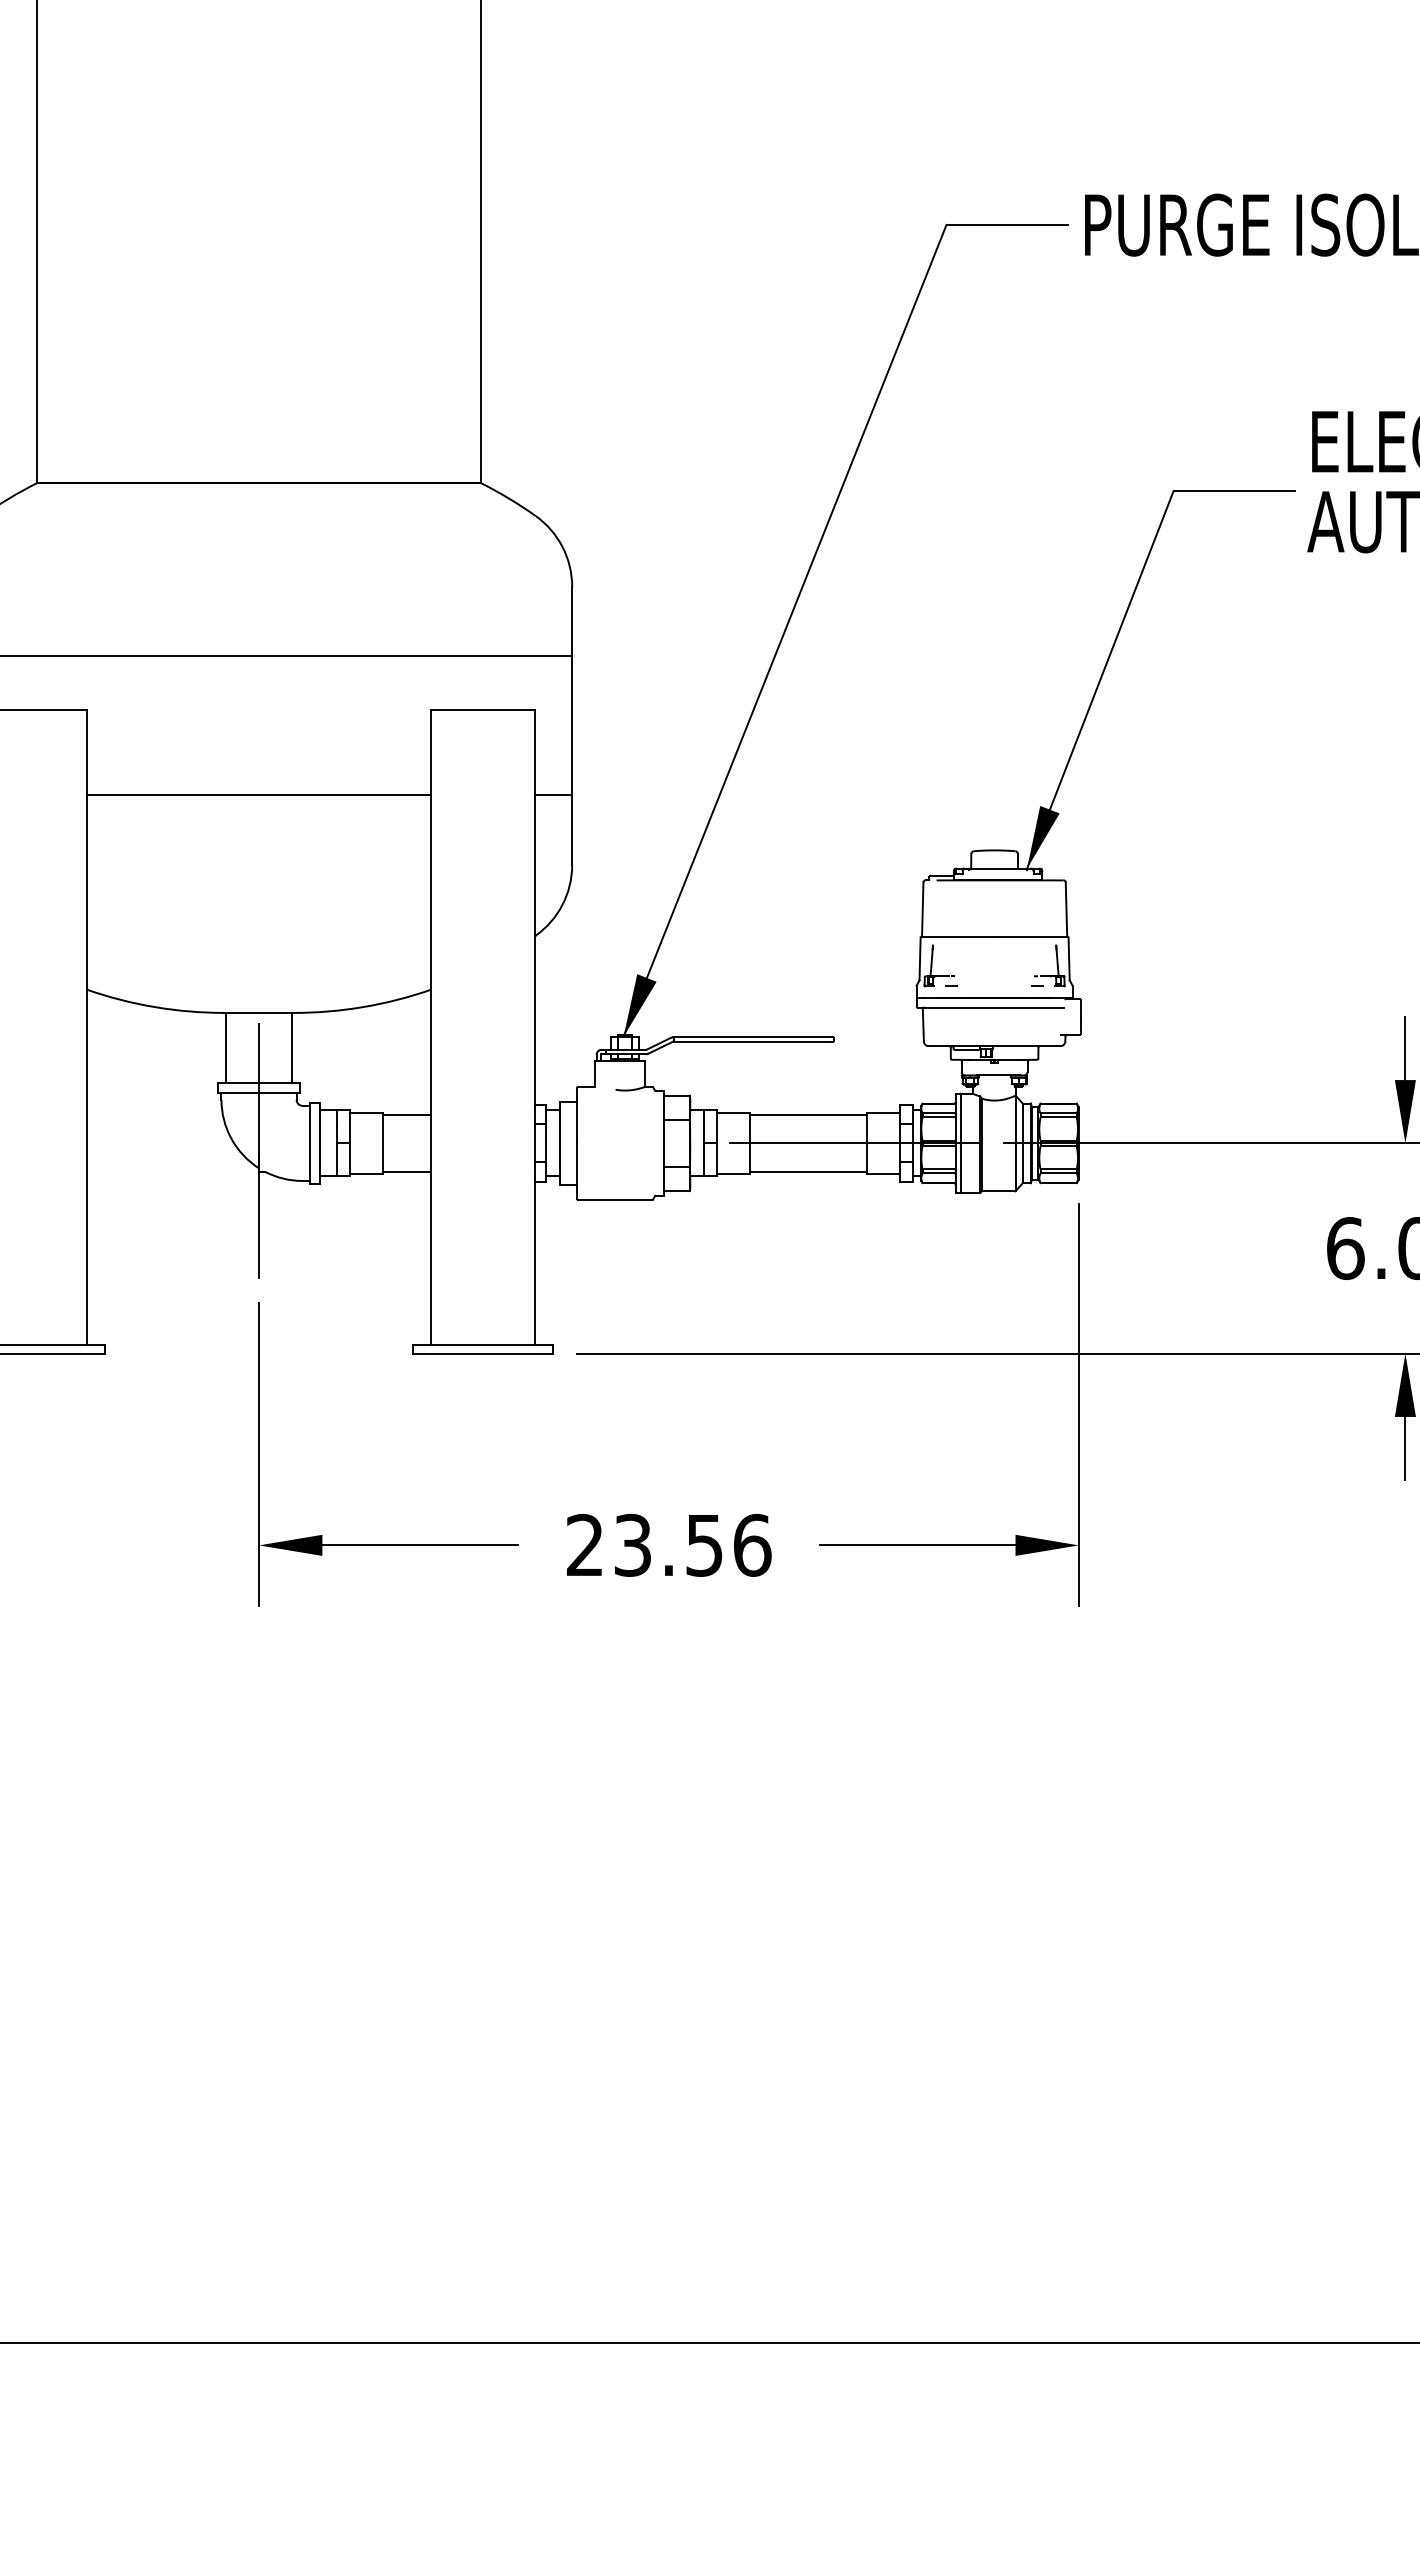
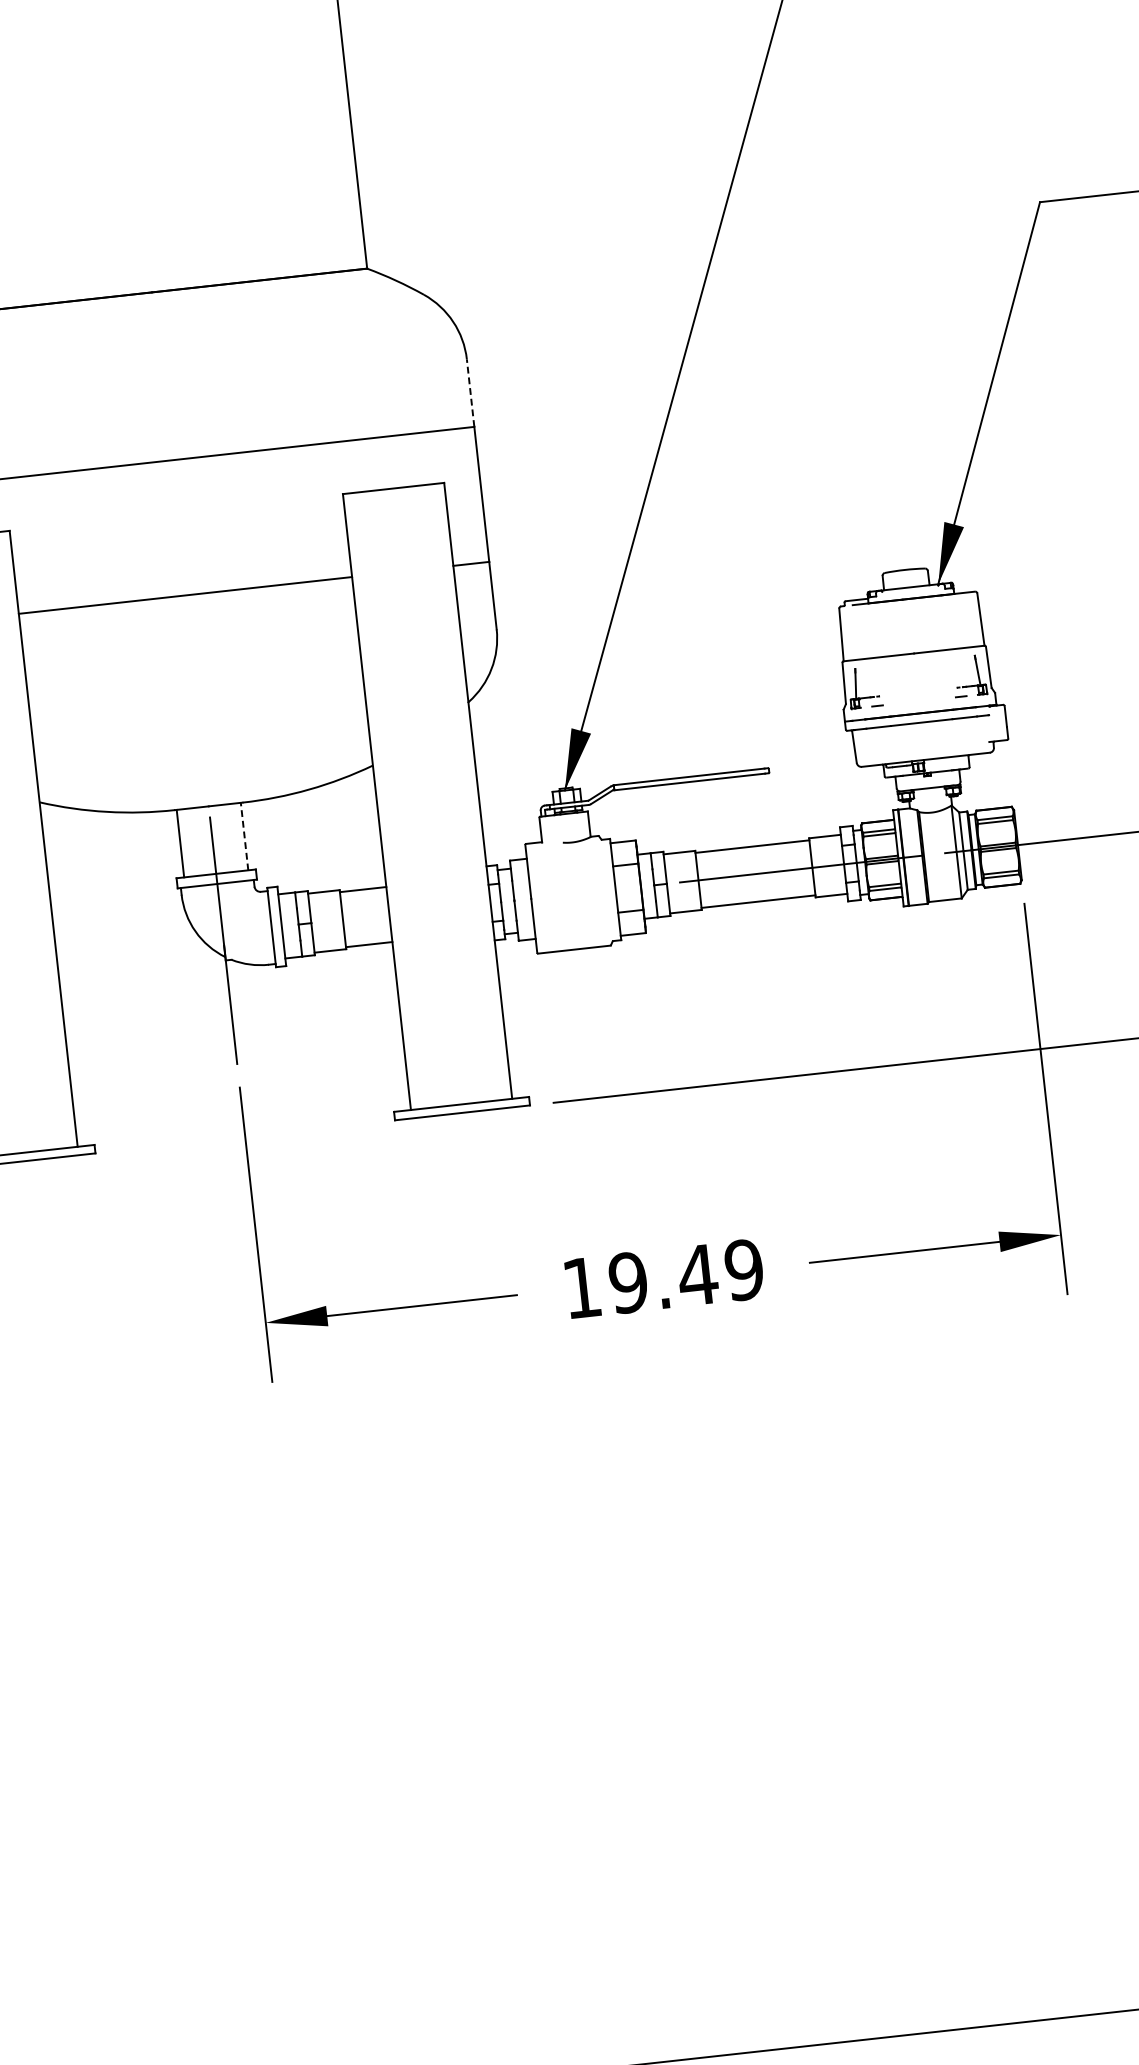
line: (572, 621) -> (470, 393), solid -> dashed
line: (292, 1047) -> (244, 836), solid -> dashed
text: (669, 1544) -> (663, 1278), 23.56 -> 19.49

